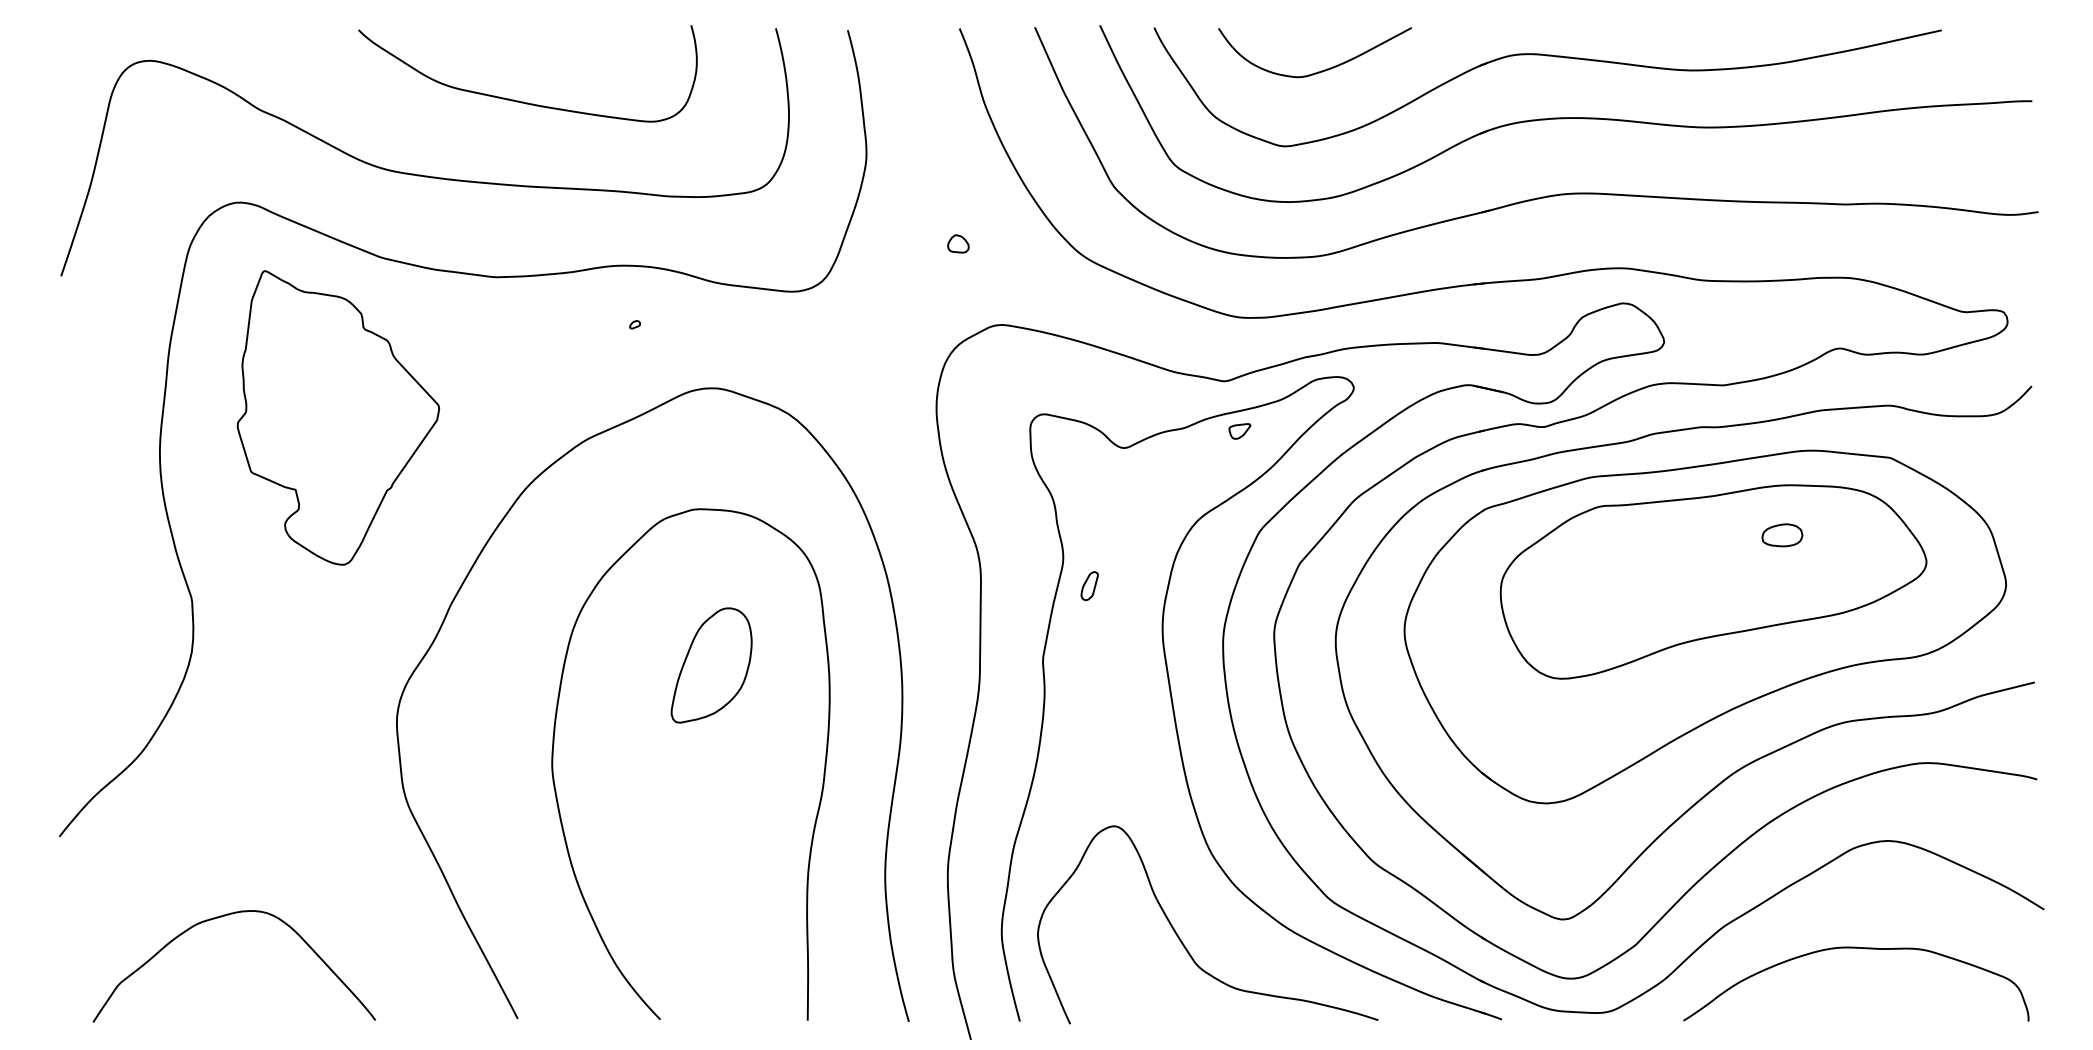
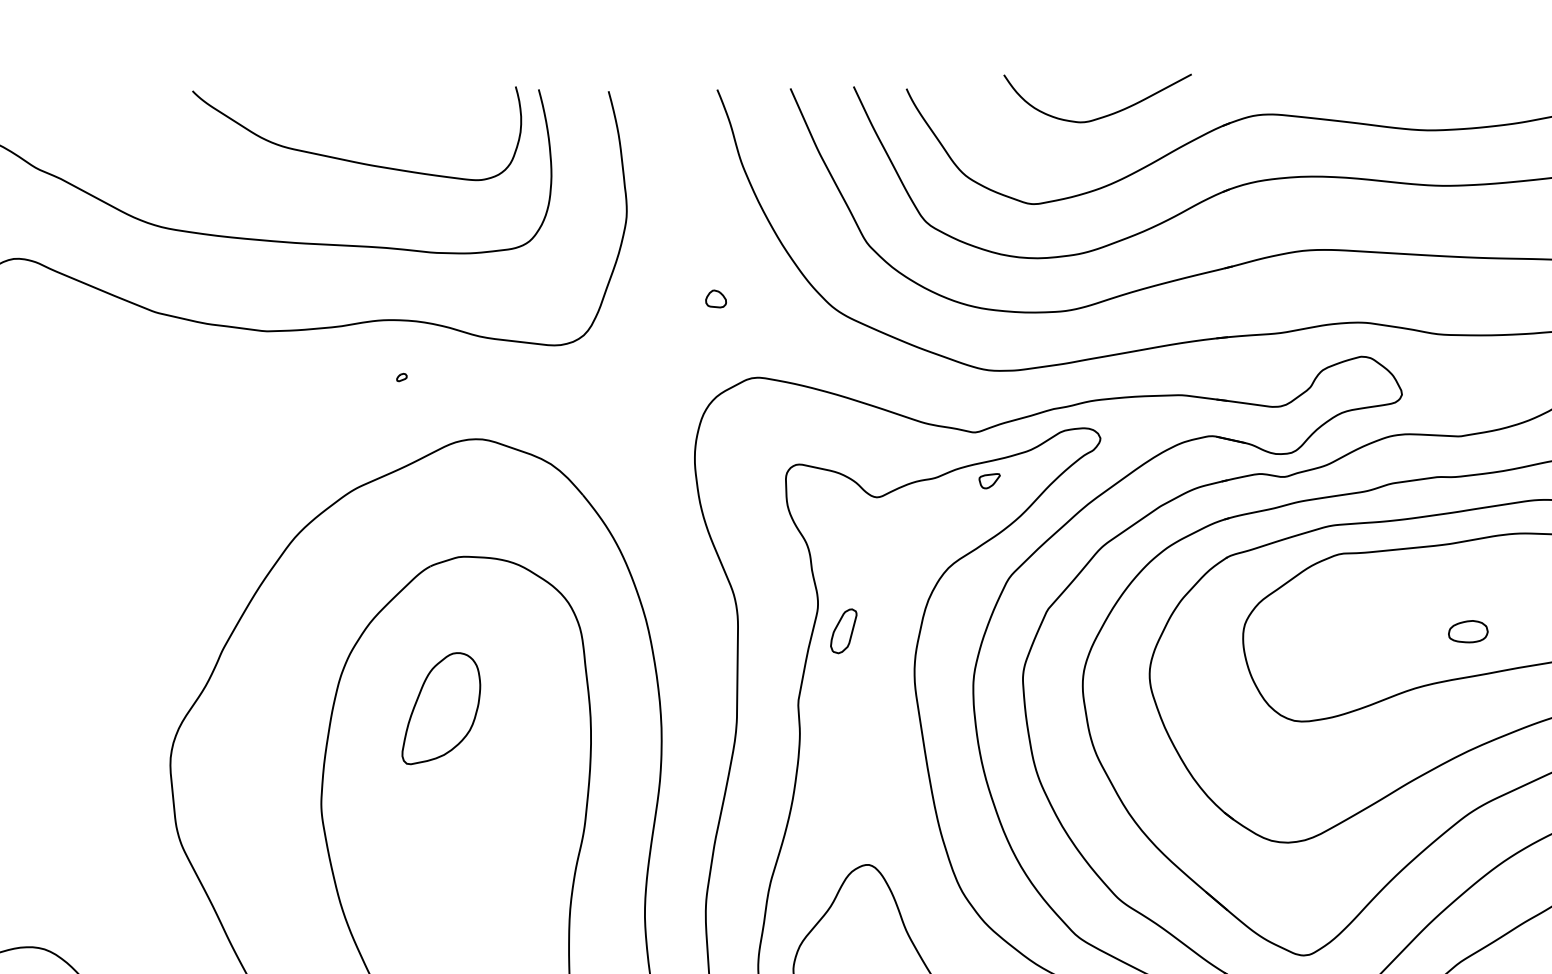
curve: (1321, 70) -> (1103, 115), moved
curve: (523, 101) -> (352, 160), moved
part: (338, 417) -> (113, 467), removed
part: (1782, 535) -> (1468, 631), moved
part: (1089, 586) -> (843, 631), size x1.6
part: (711, 665) -> (441, 708), moved

